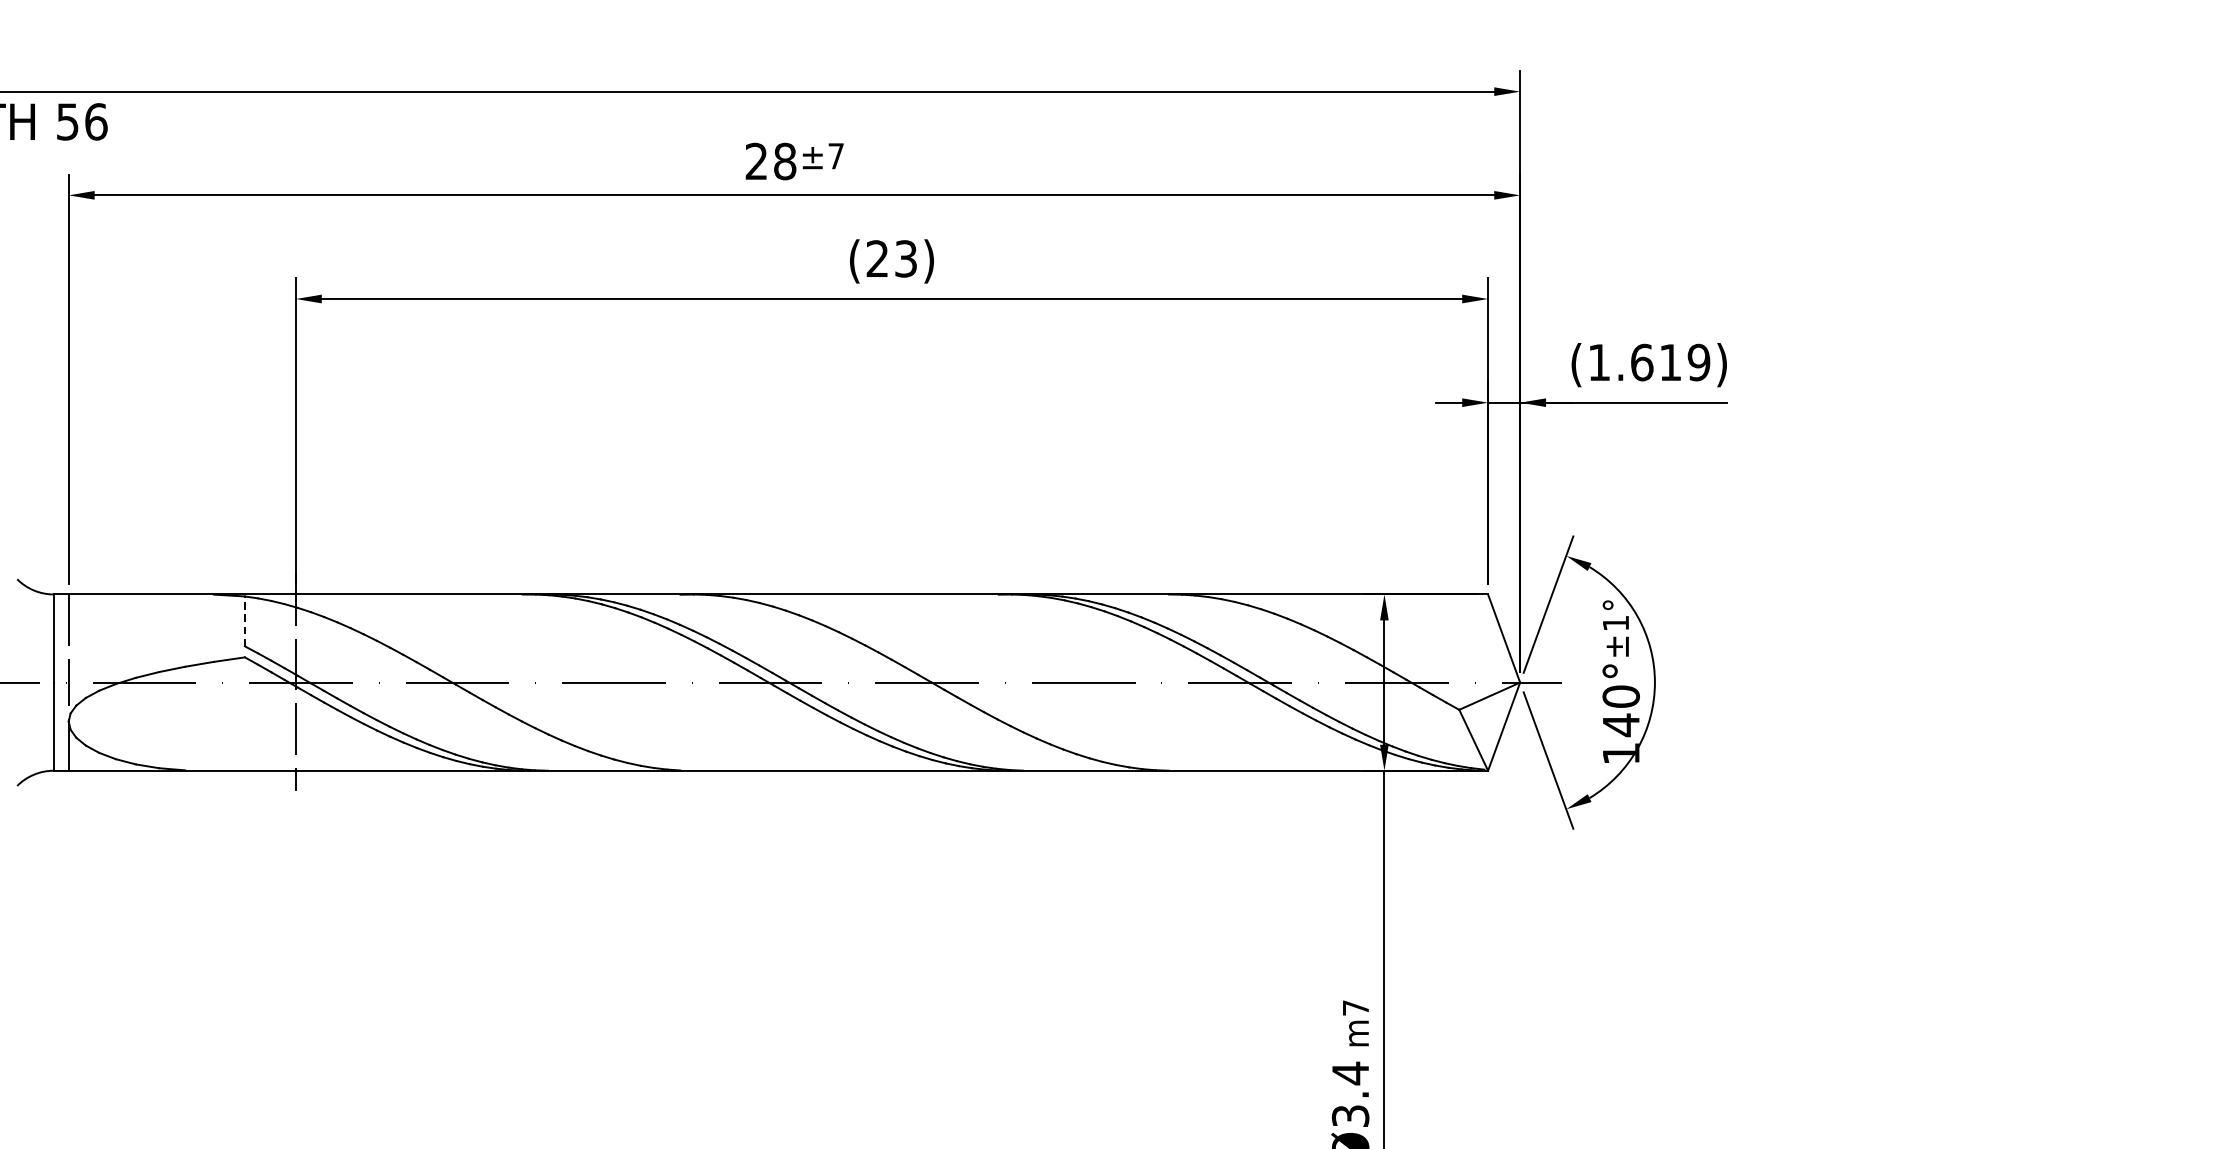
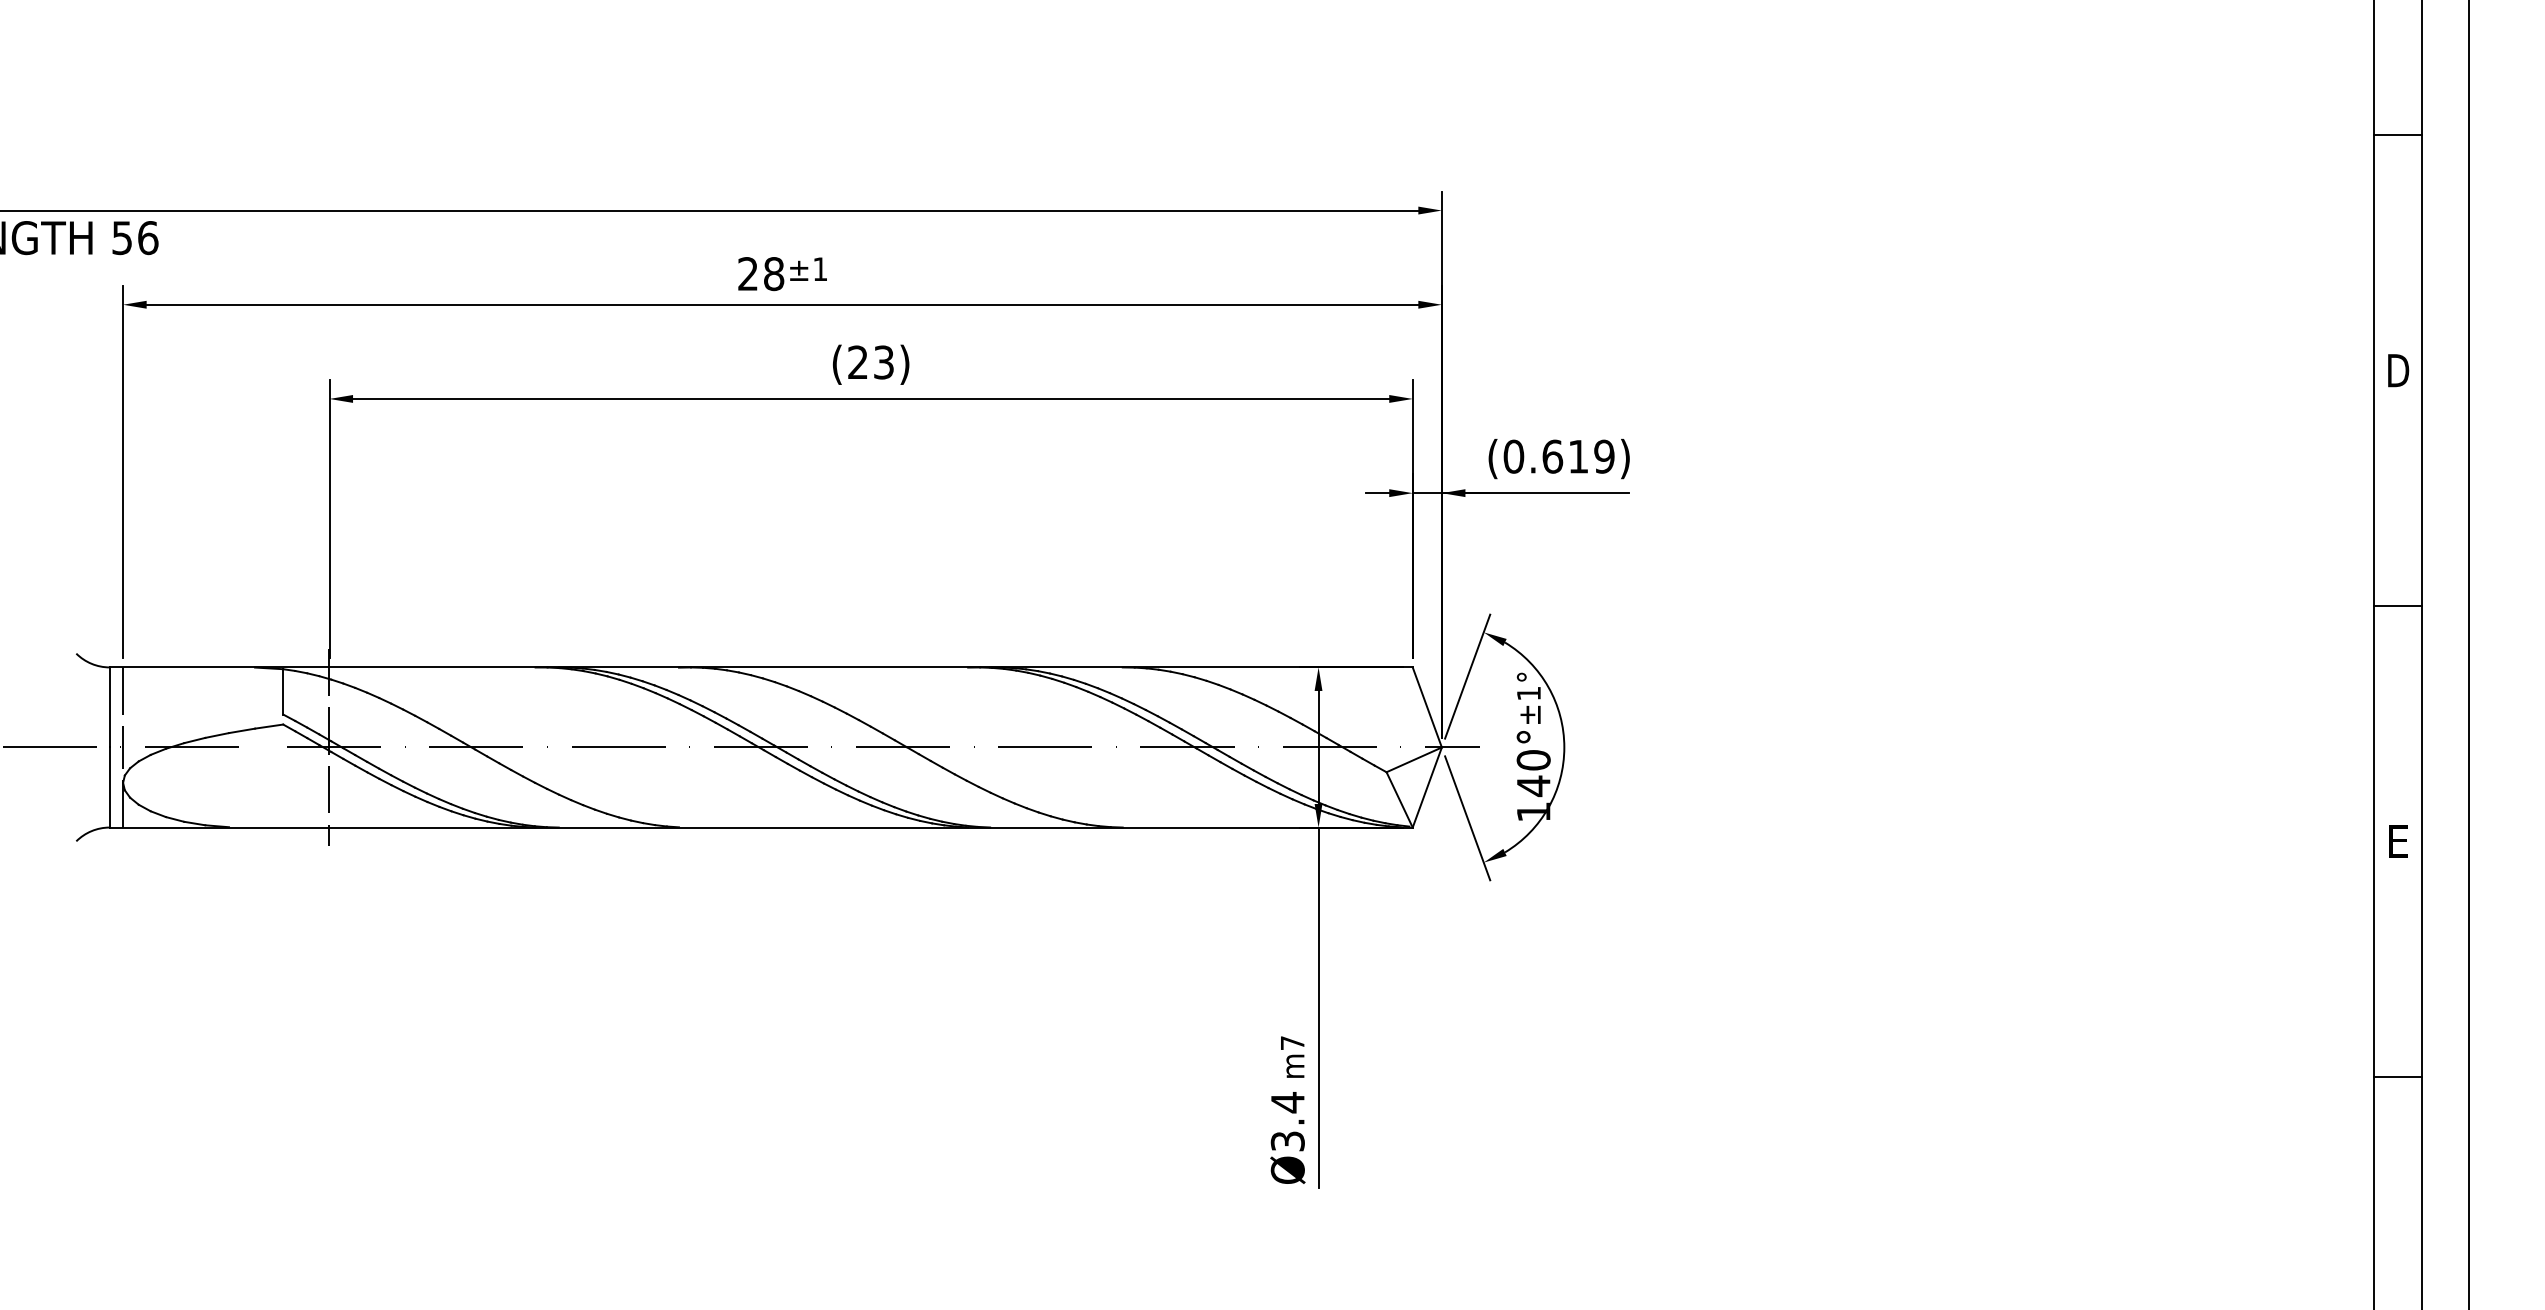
text: (836, 155) -> (820, 268), ±7 -> ±1
text: (1598, 362) -> (1513, 456), (1.619) -> (0.619)
line: (245, 620) -> (283, 691), dashed -> solid

